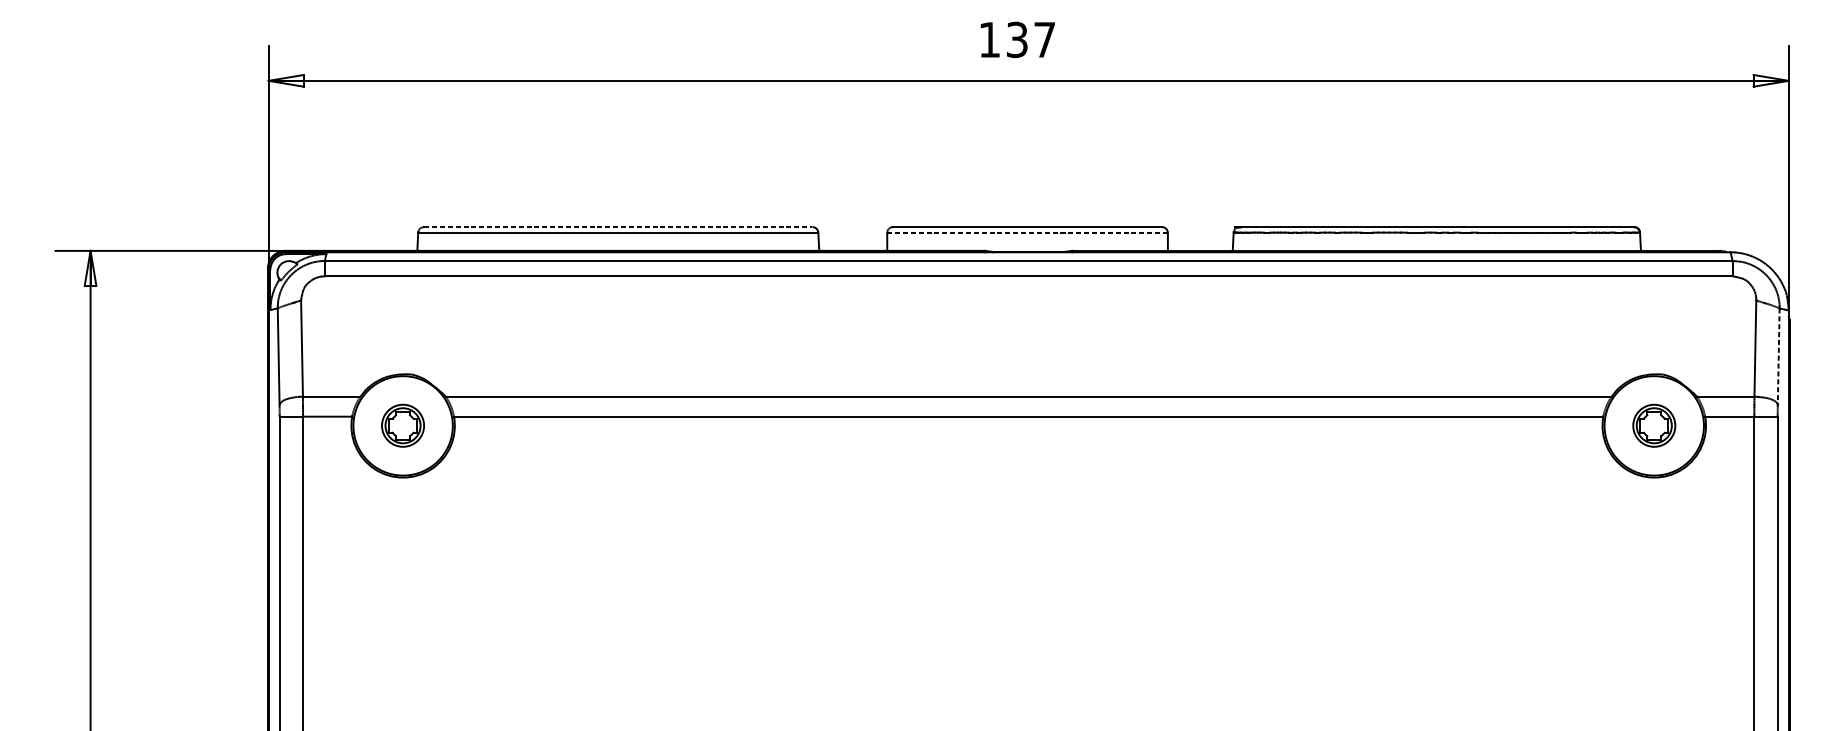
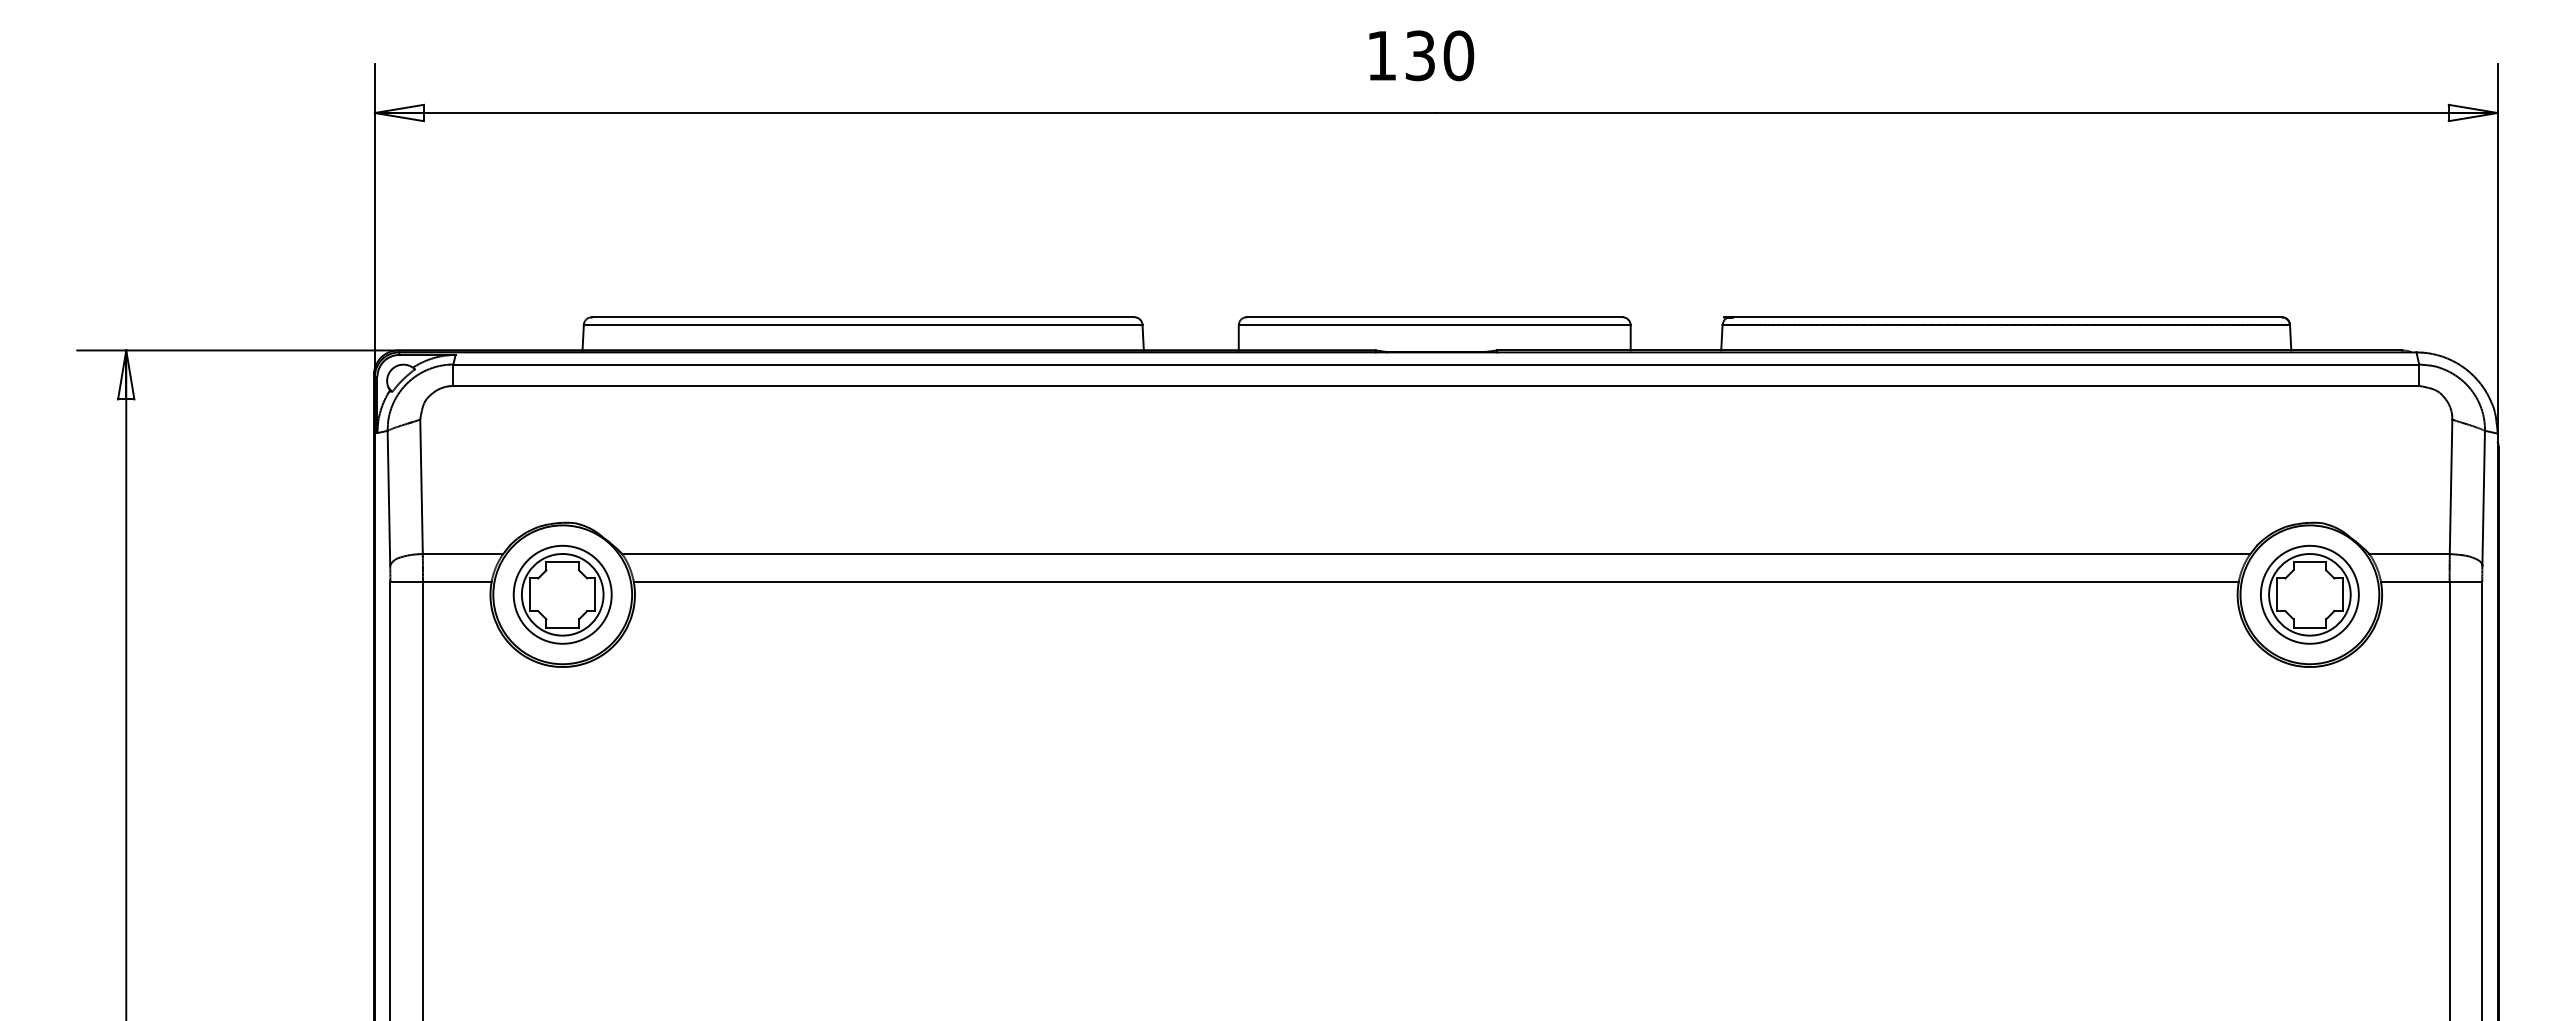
text: (1044, 39) -> (1458, 55), 137 -> 130
line: (618, 227) -> (863, 317), dashed -> solid
line: (1027, 233) -> (1434, 325), dashed -> solid
line: (1778, 356) -> (2483, 498), dashed -> solid
part: (402, 425) -> (562, 594), size x1.67
part: (1653, 425) -> (2309, 594), size x1.67

